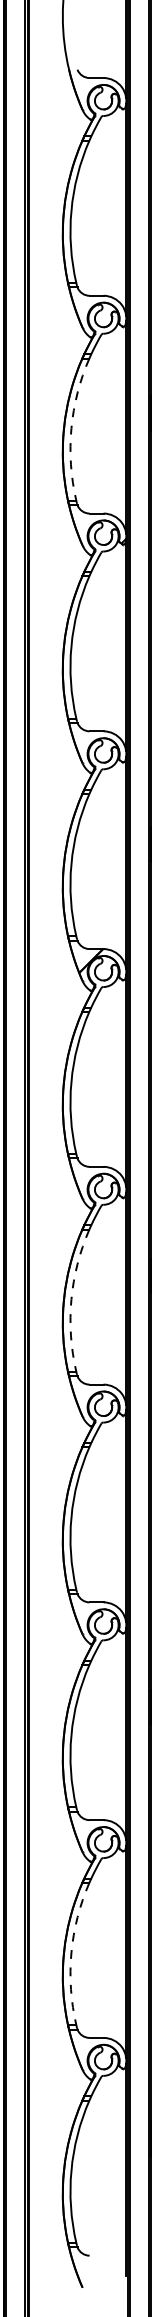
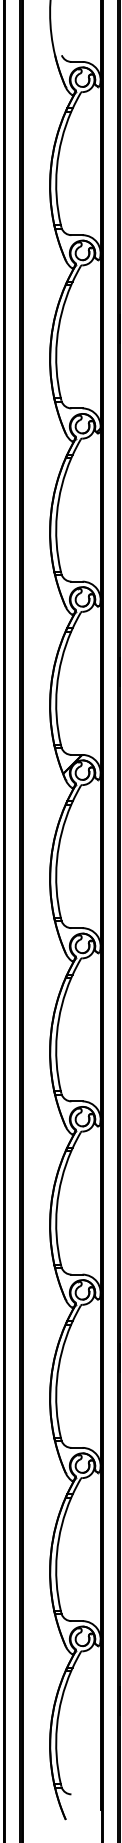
arc: (70, 428) -> (56, 340), dashed -> solid
arc: (70, 1299) -> (56, 1033), dashed -> solid
arc: (70, 1952) -> (56, 1553), dashed -> solid

